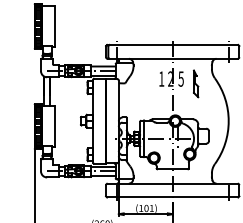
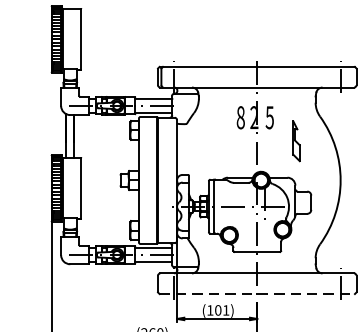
text: (161, 78) -> (240, 116), 1 -> 8
part: (196, 83) -> (297, 140), moved
line: (172, 197) -> (256, 294), solid -> dashed

